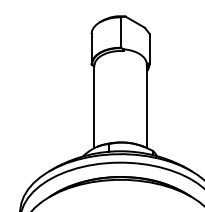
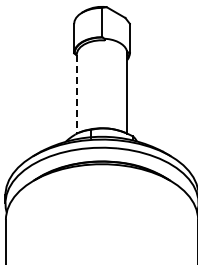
line: (94, 107) -> (76, 94), solid -> dashed

